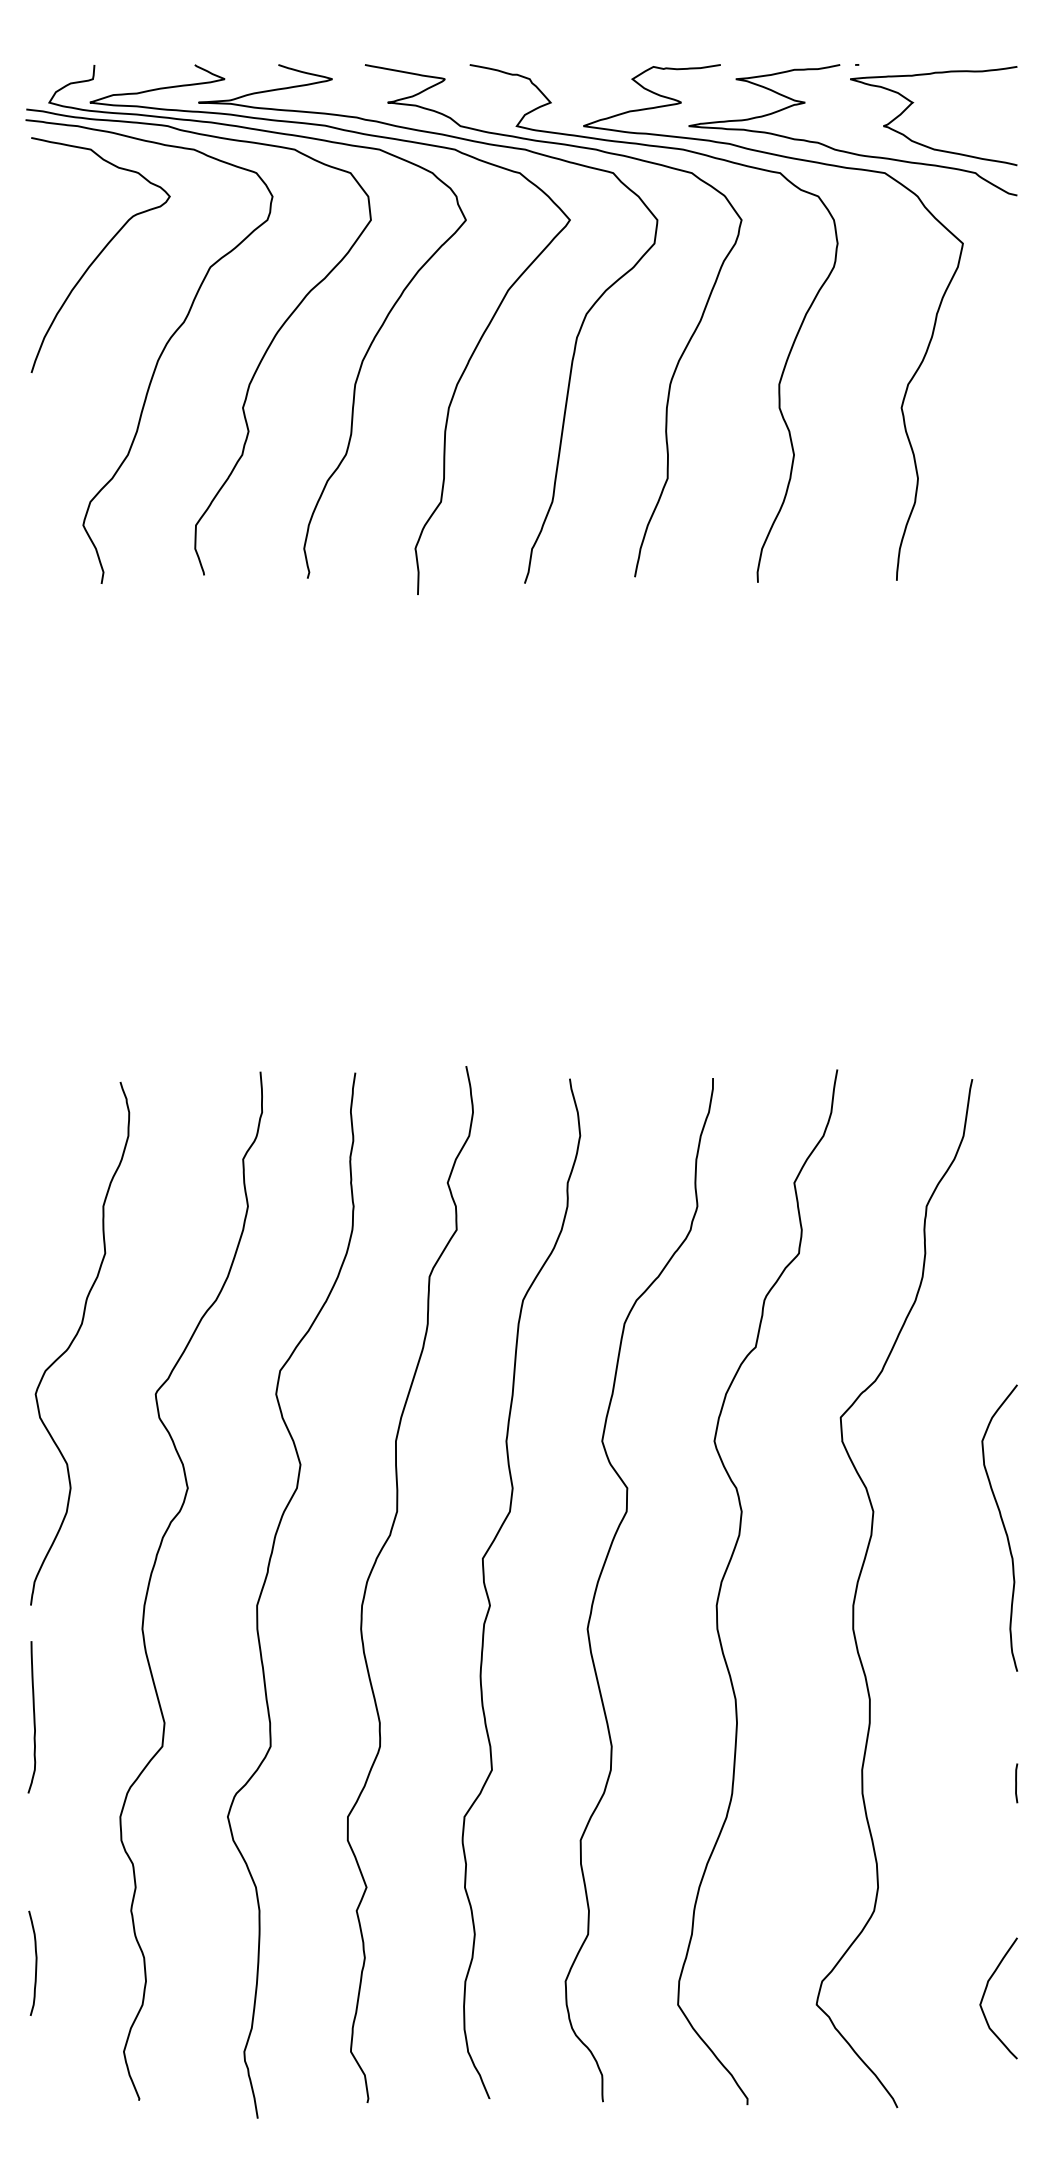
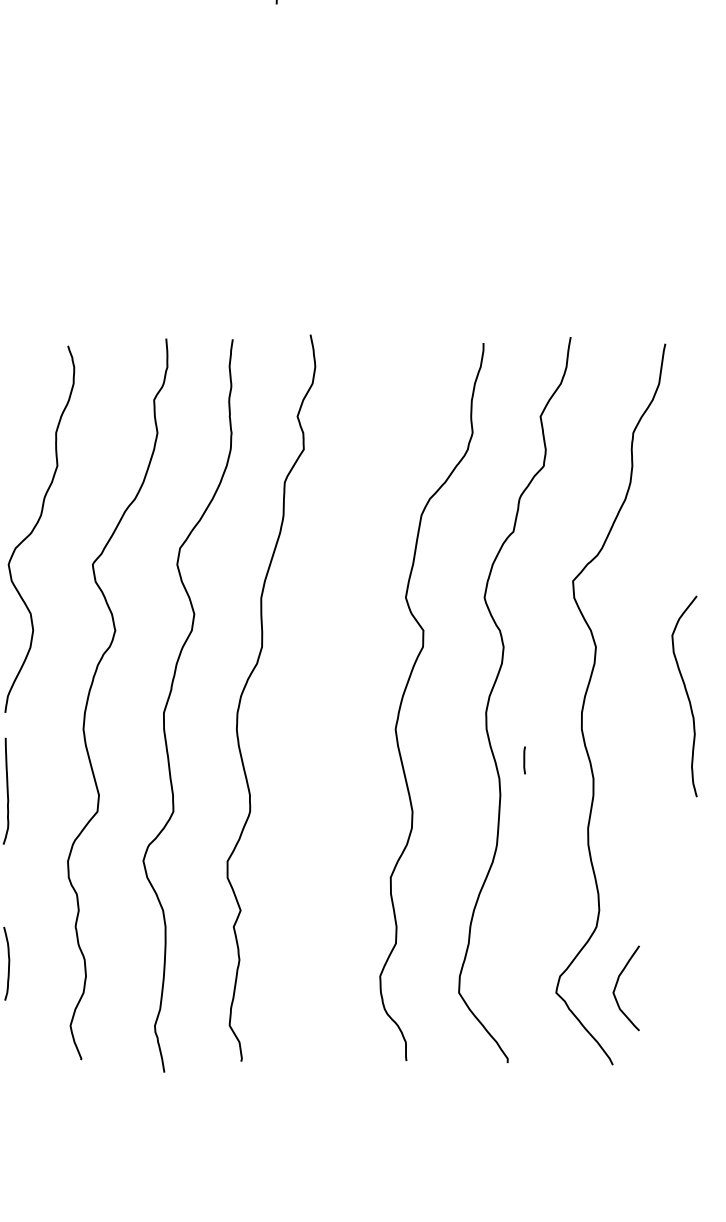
curve: (1002, 1525) -> (686, 694), moved
curve: (489, 1598) -> (326, 707), removed
curve: (1016, 1783) -> (524, 760), moved
curve: (985, 1993) -> (617, 984), moved

